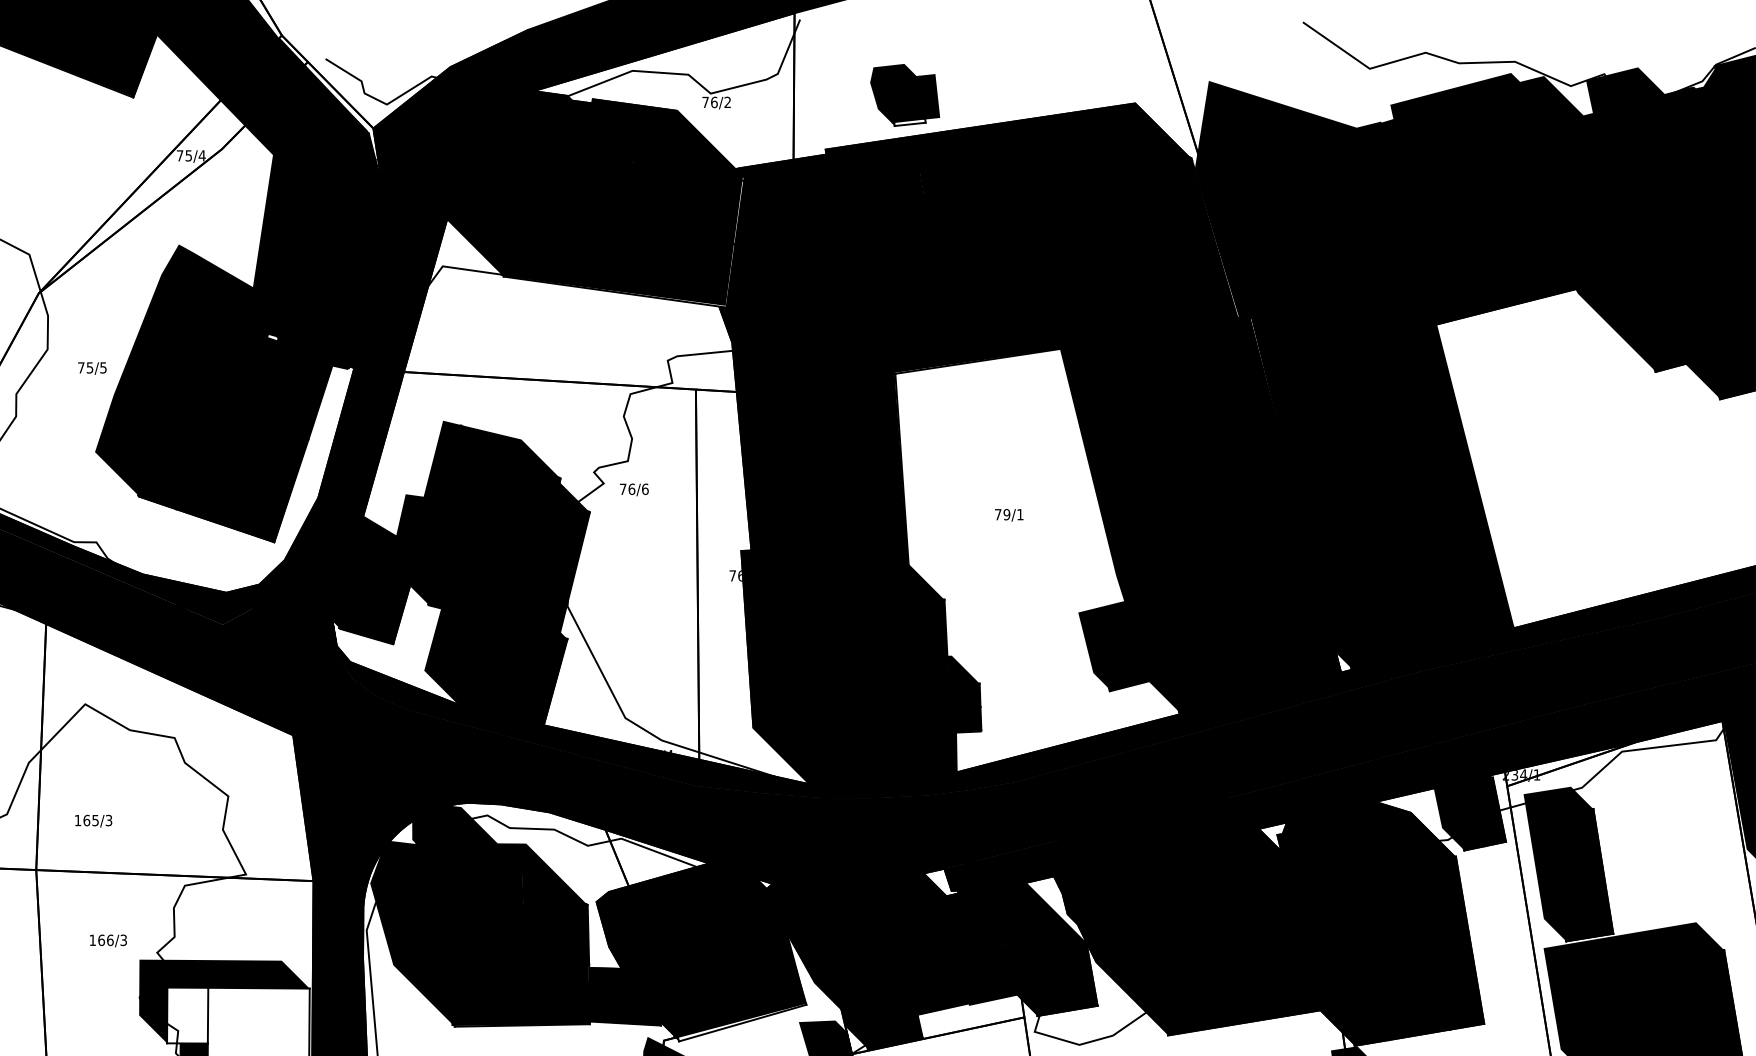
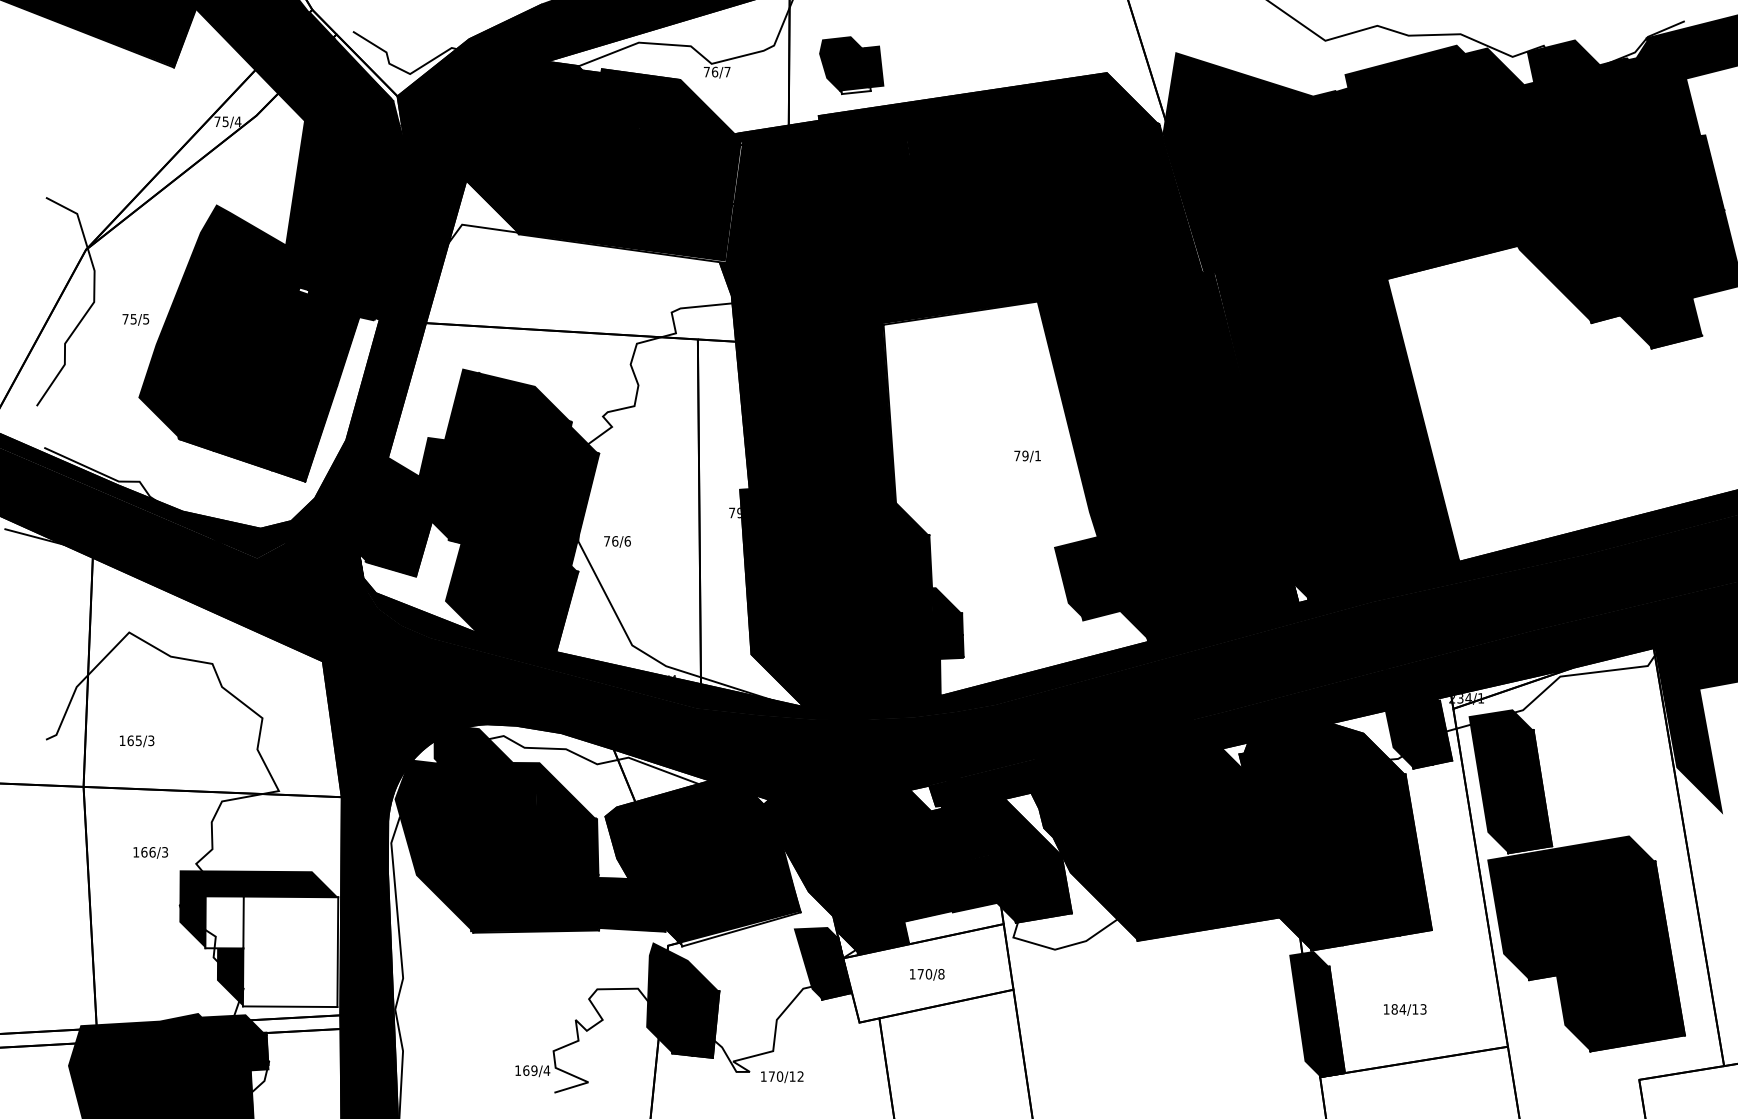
part: (904, 95) -> (851, 65), moved
text: (727, 101) -> (727, 71), 76/2 -> 76/7
text: (634, 489) -> (617, 541), moved
text: (1009, 515) -> (1027, 456), moved
text: (739, 575) -> (738, 512), 76/7 -> 79/7

